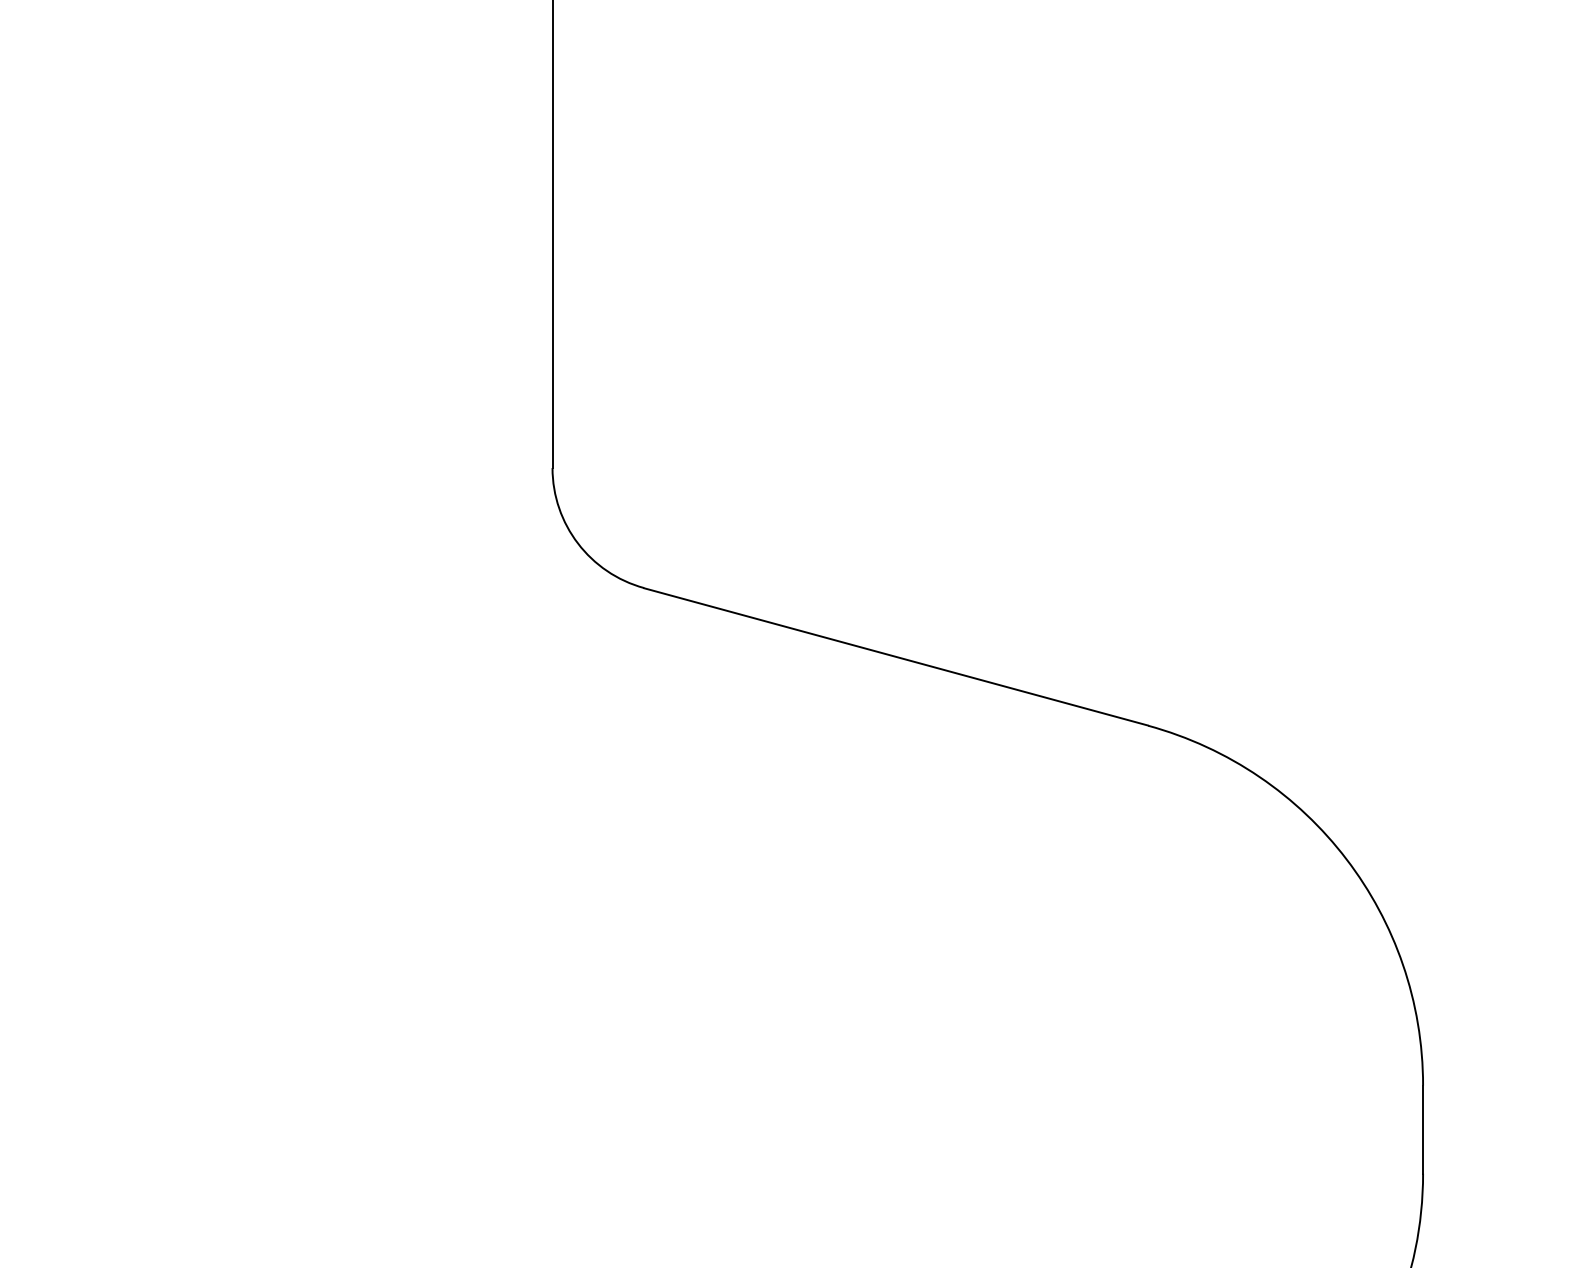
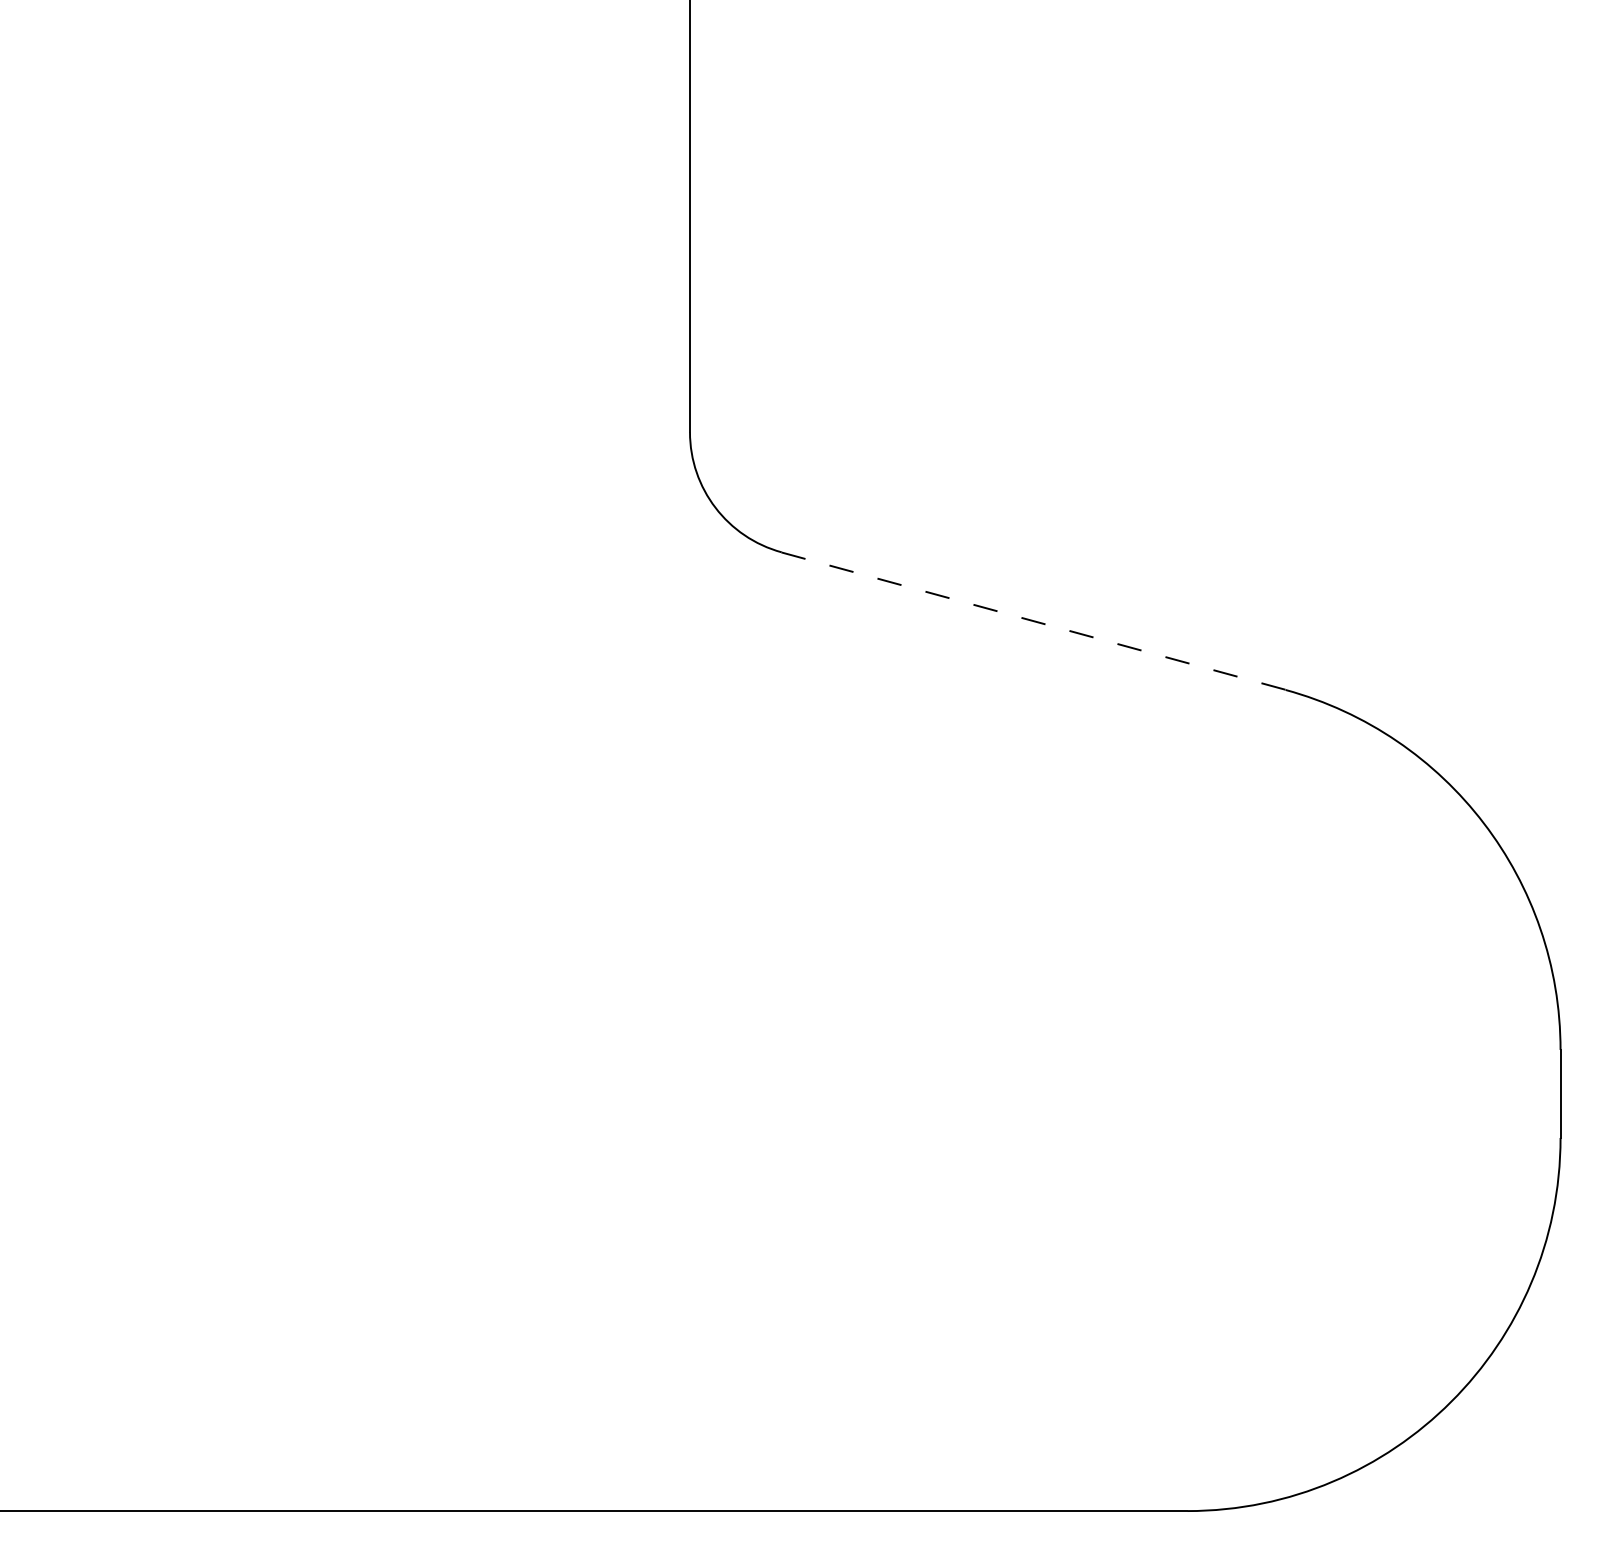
line: (896, 656) -> (1033, 620), solid -> dashed

